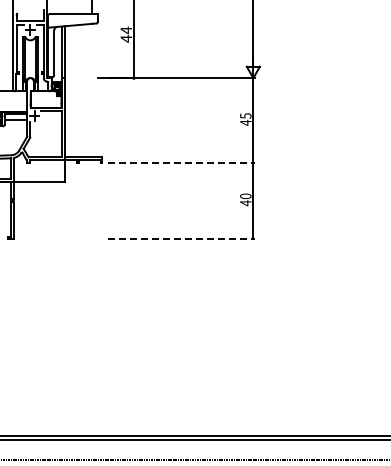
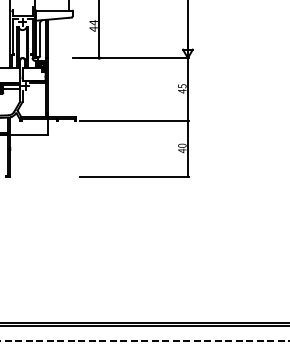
line: (181, 163) -> (134, 121), dashed -> solid
line: (181, 238) -> (134, 177), dashed -> solid

